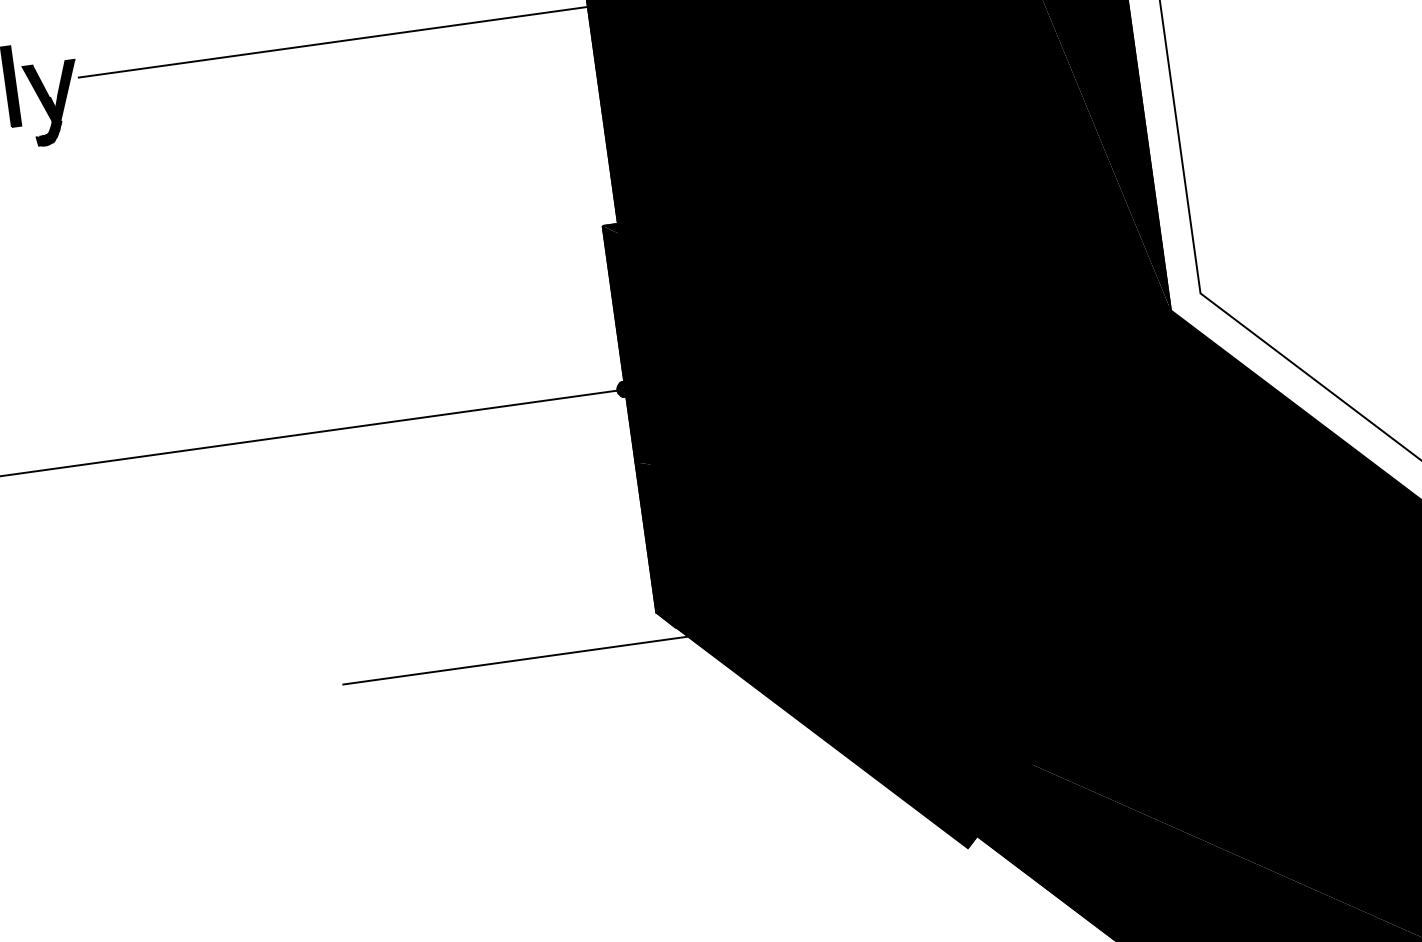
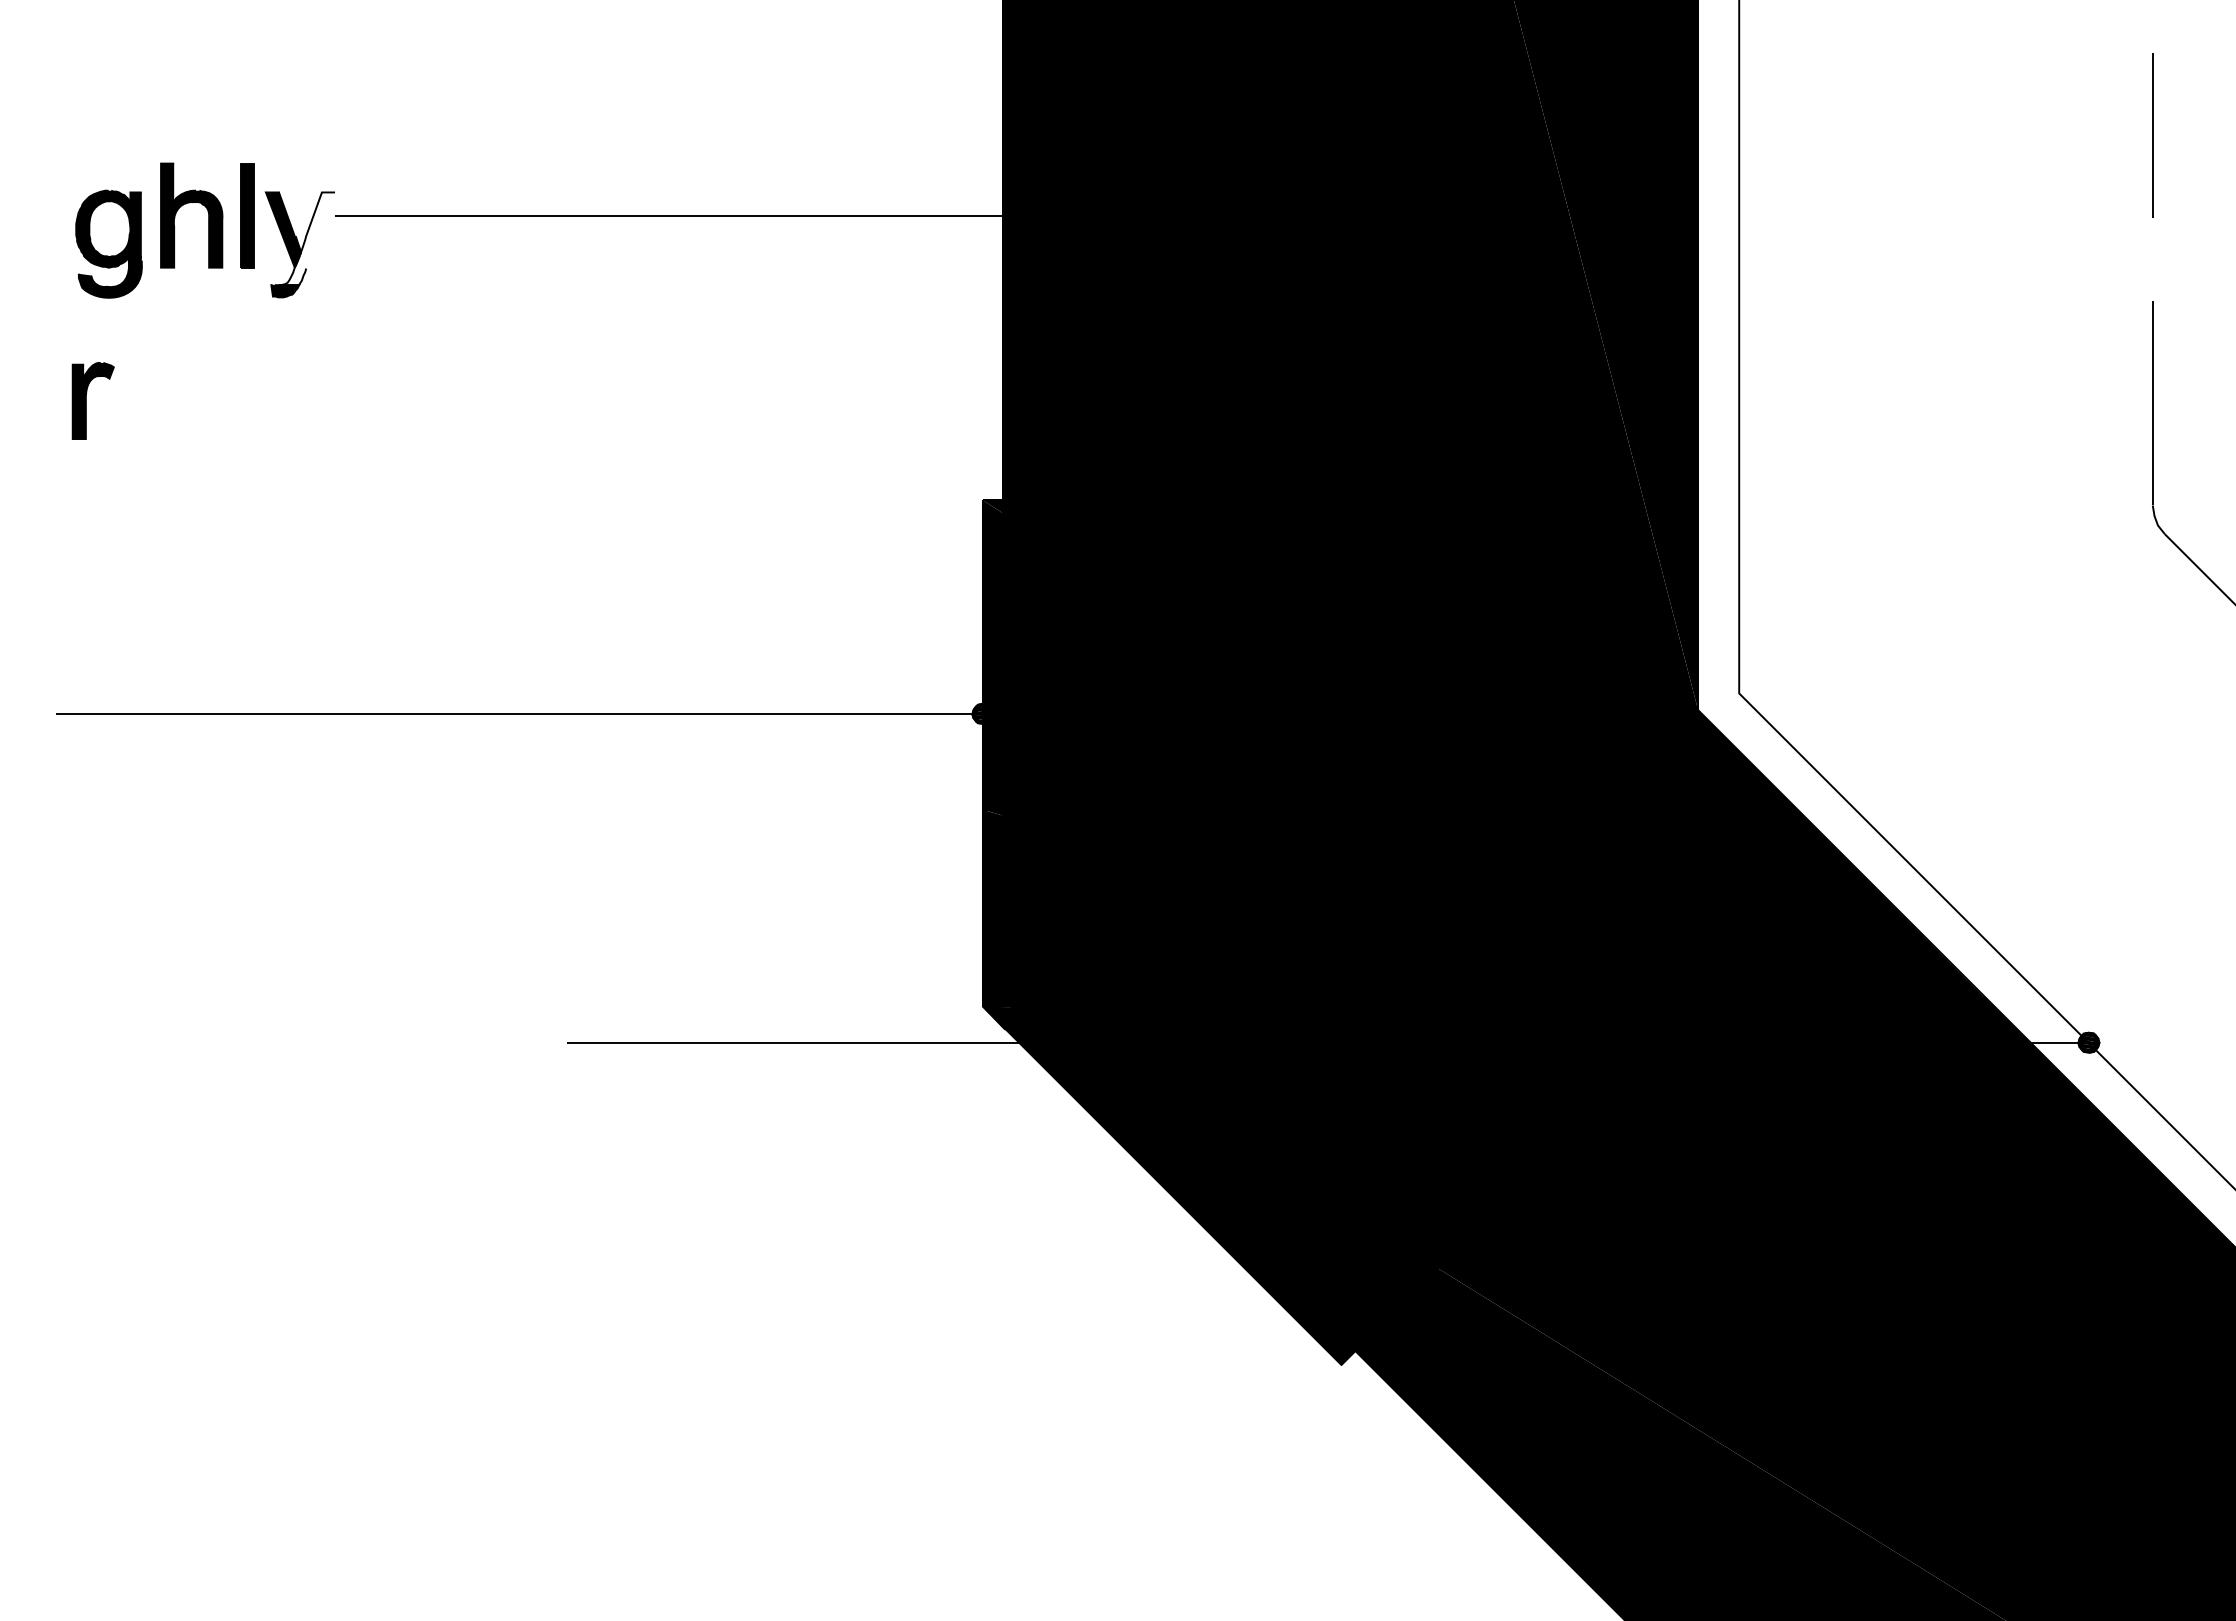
fill: (59, 97) -> (307, 238), removed

